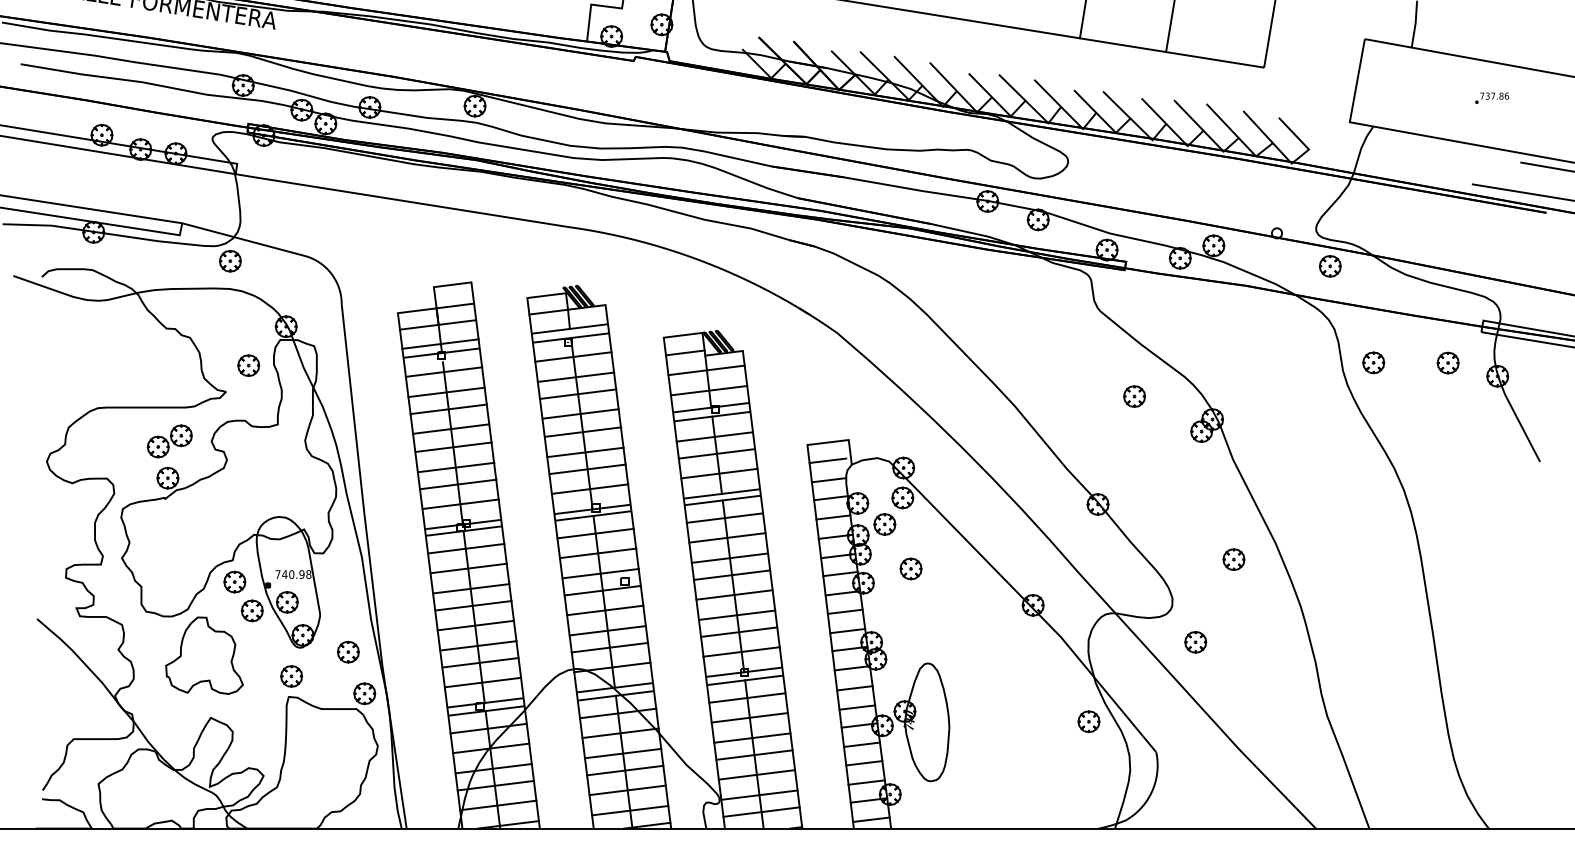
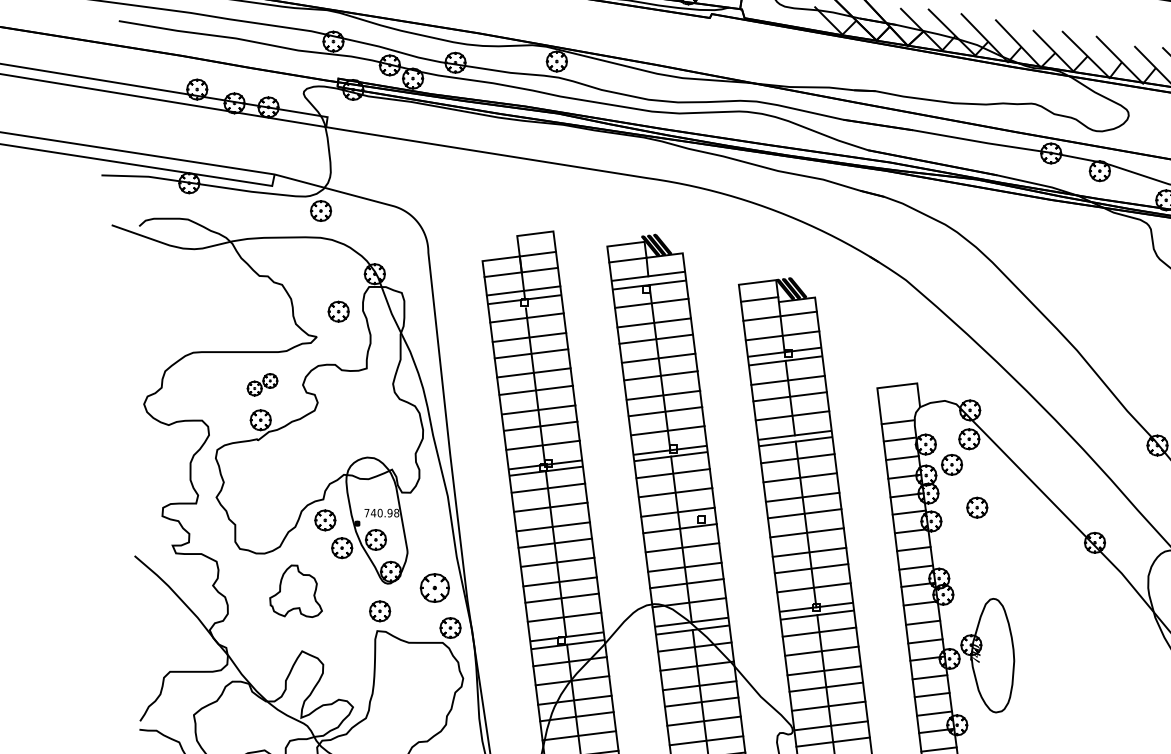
part: (169, 441) -> (262, 384), size x0.7
line: (827, 460) -> (896, 403), removed
part: (347, 651) -> (433, 587), size x1.4
part: (204, 655) -> (296, 591), size x0.7
part: (1088, 721) -> (1148, 654), removed

